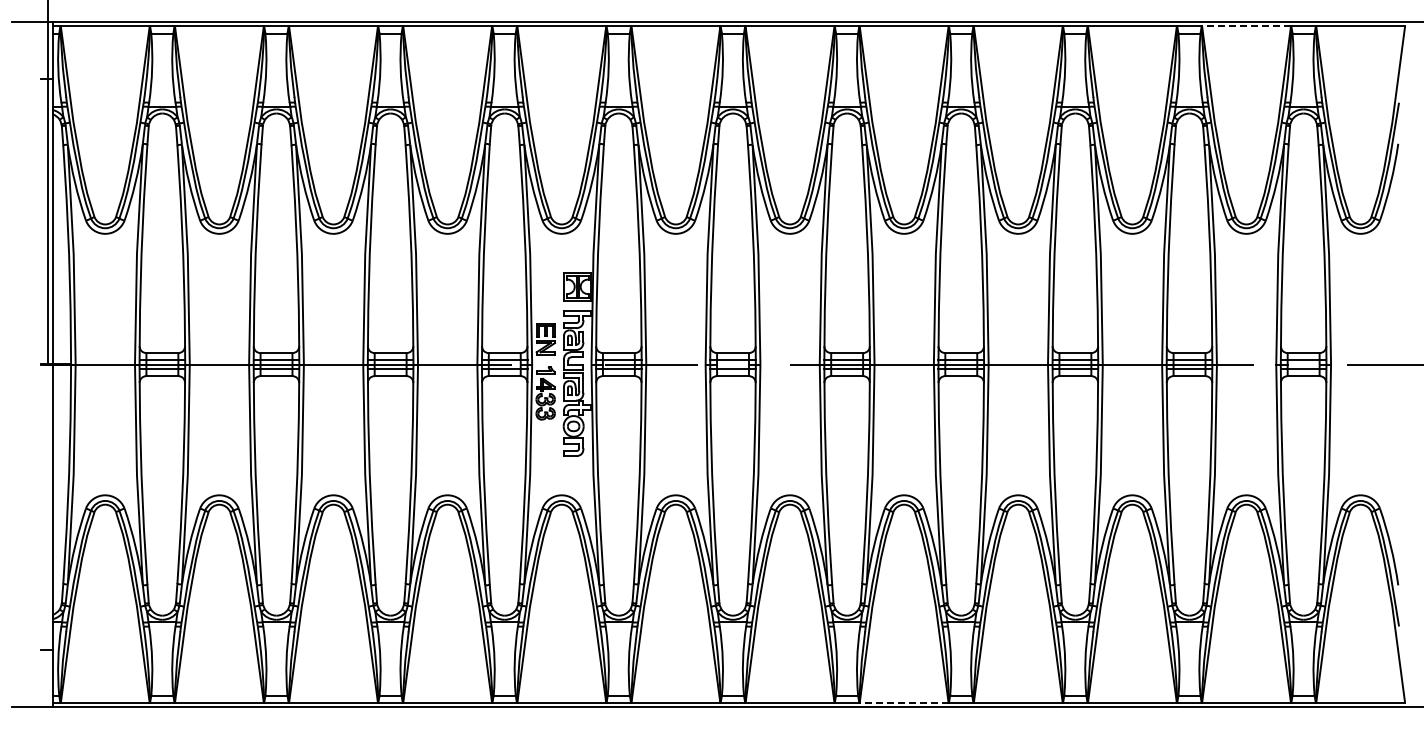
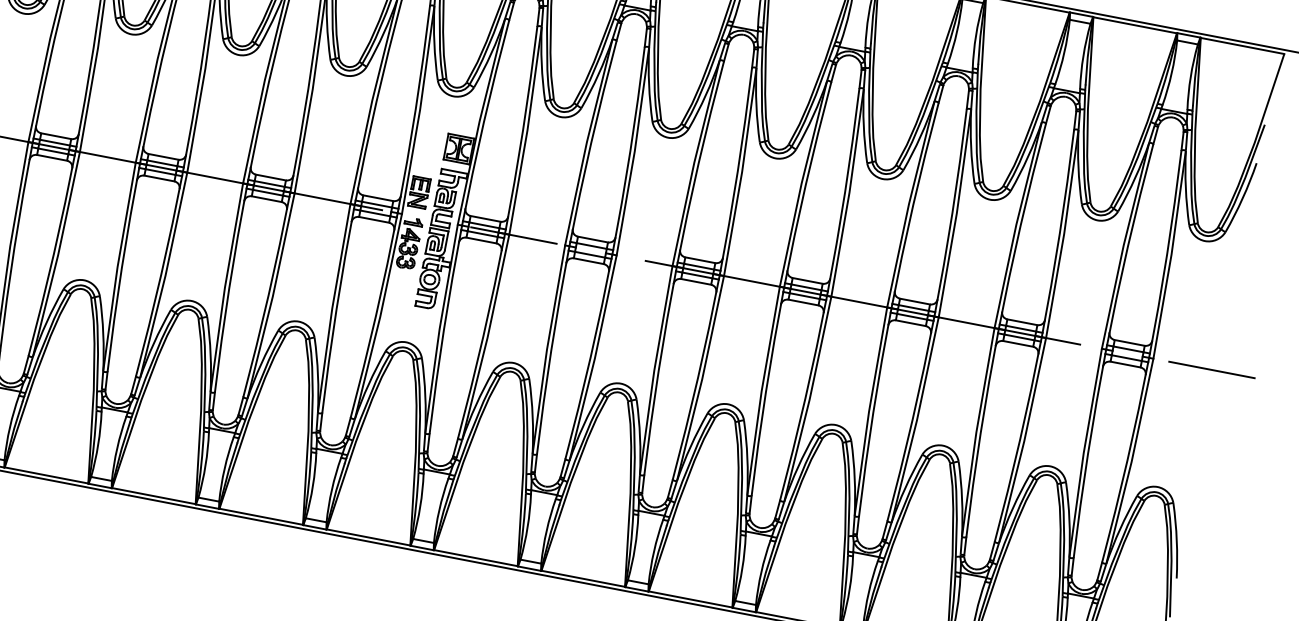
line: (1246, 26) -> (1135, 25), dashed -> solid
line: (903, 702) -> (690, 599), dashed -> solid

